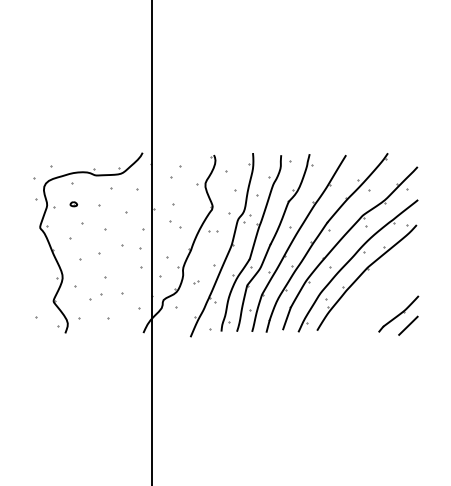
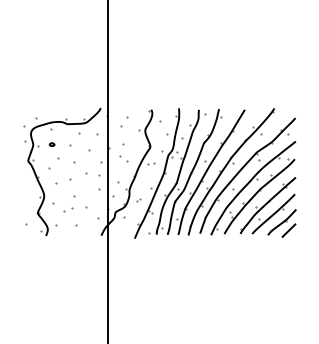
part: (378, 290) -> (267, 205), added

